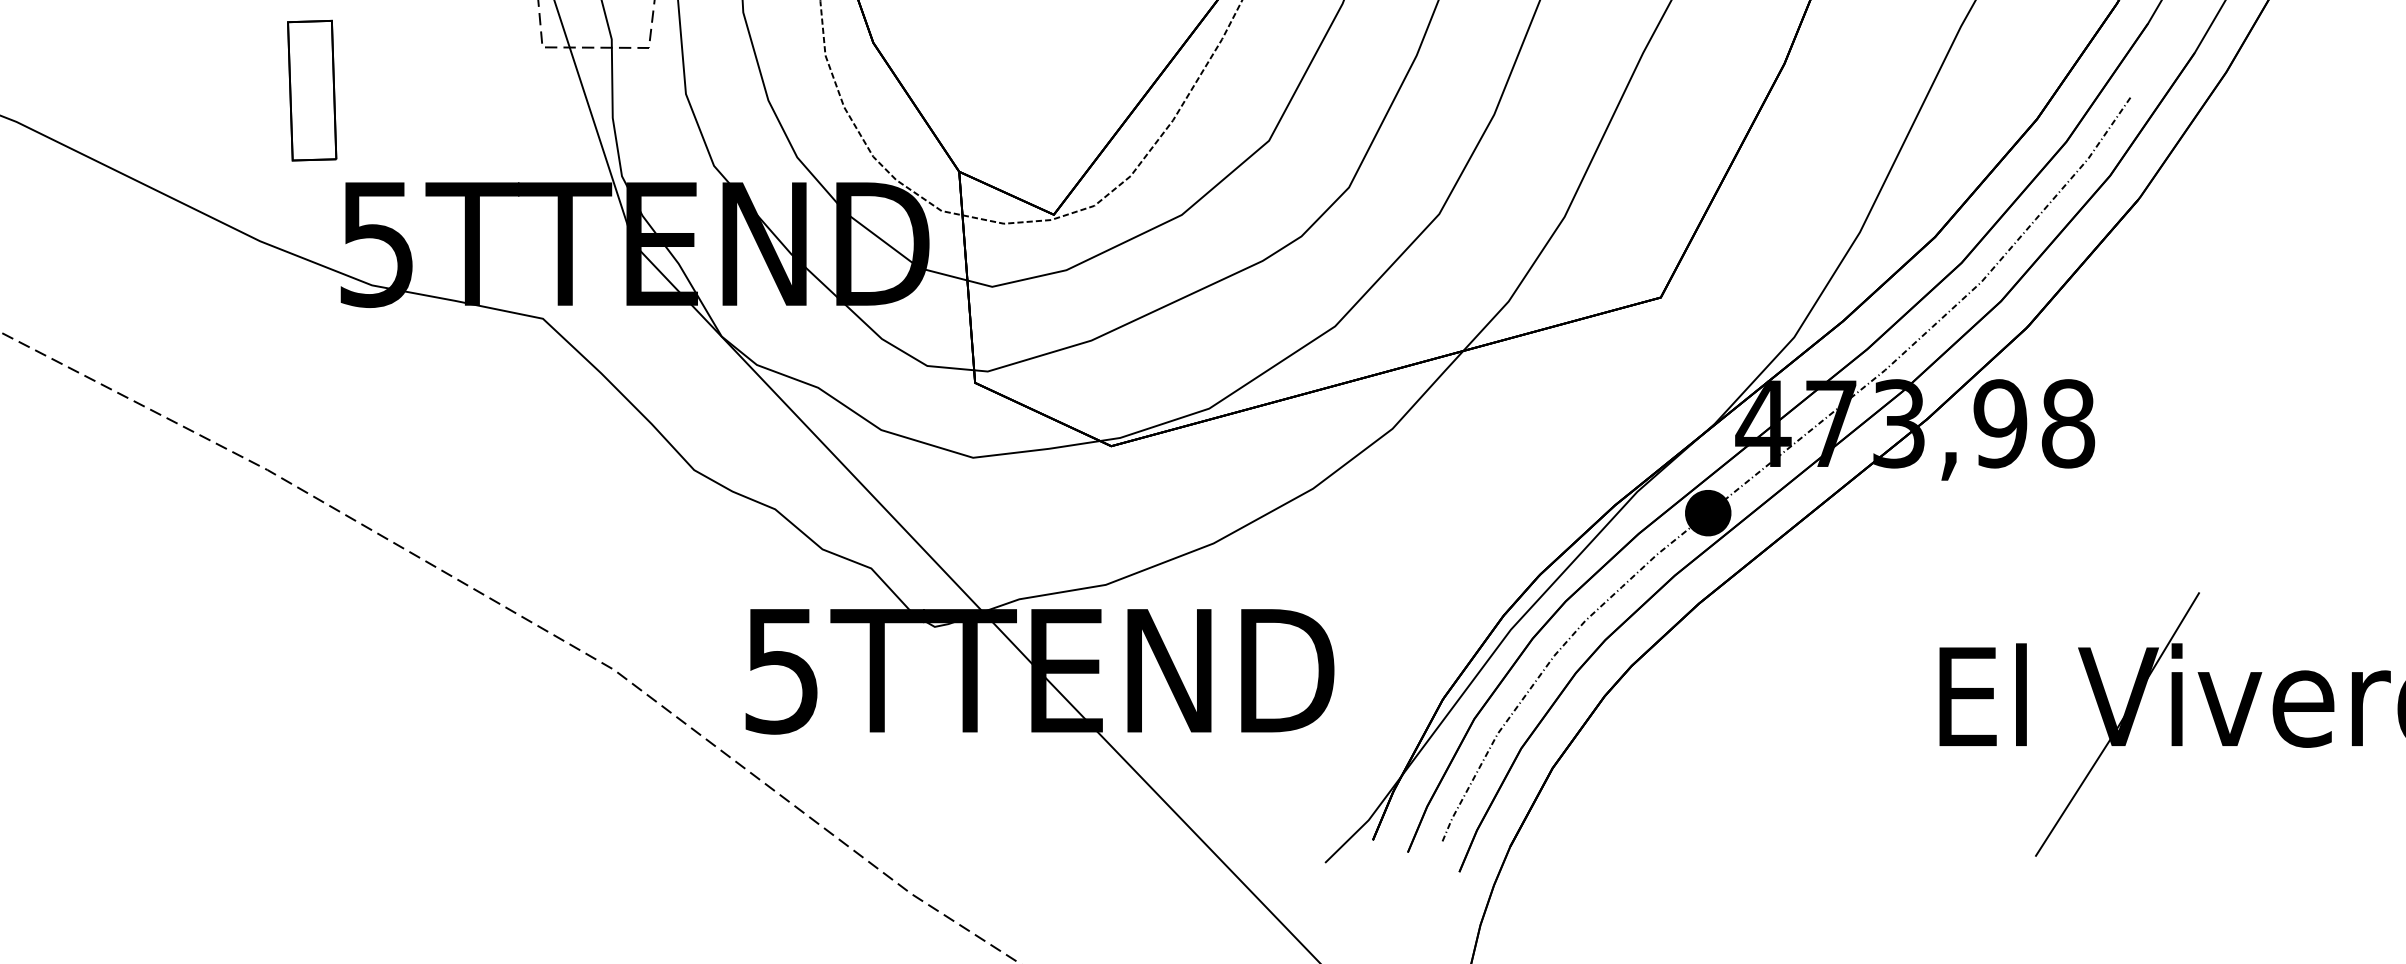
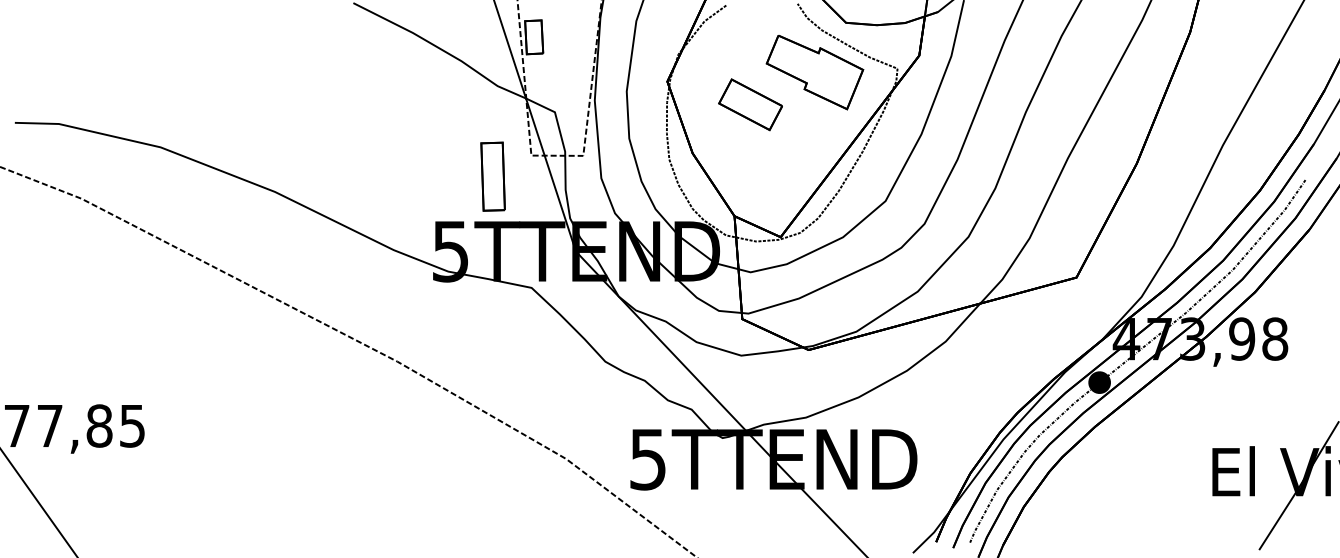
part: (310, 90) -> (492, 176), moved

